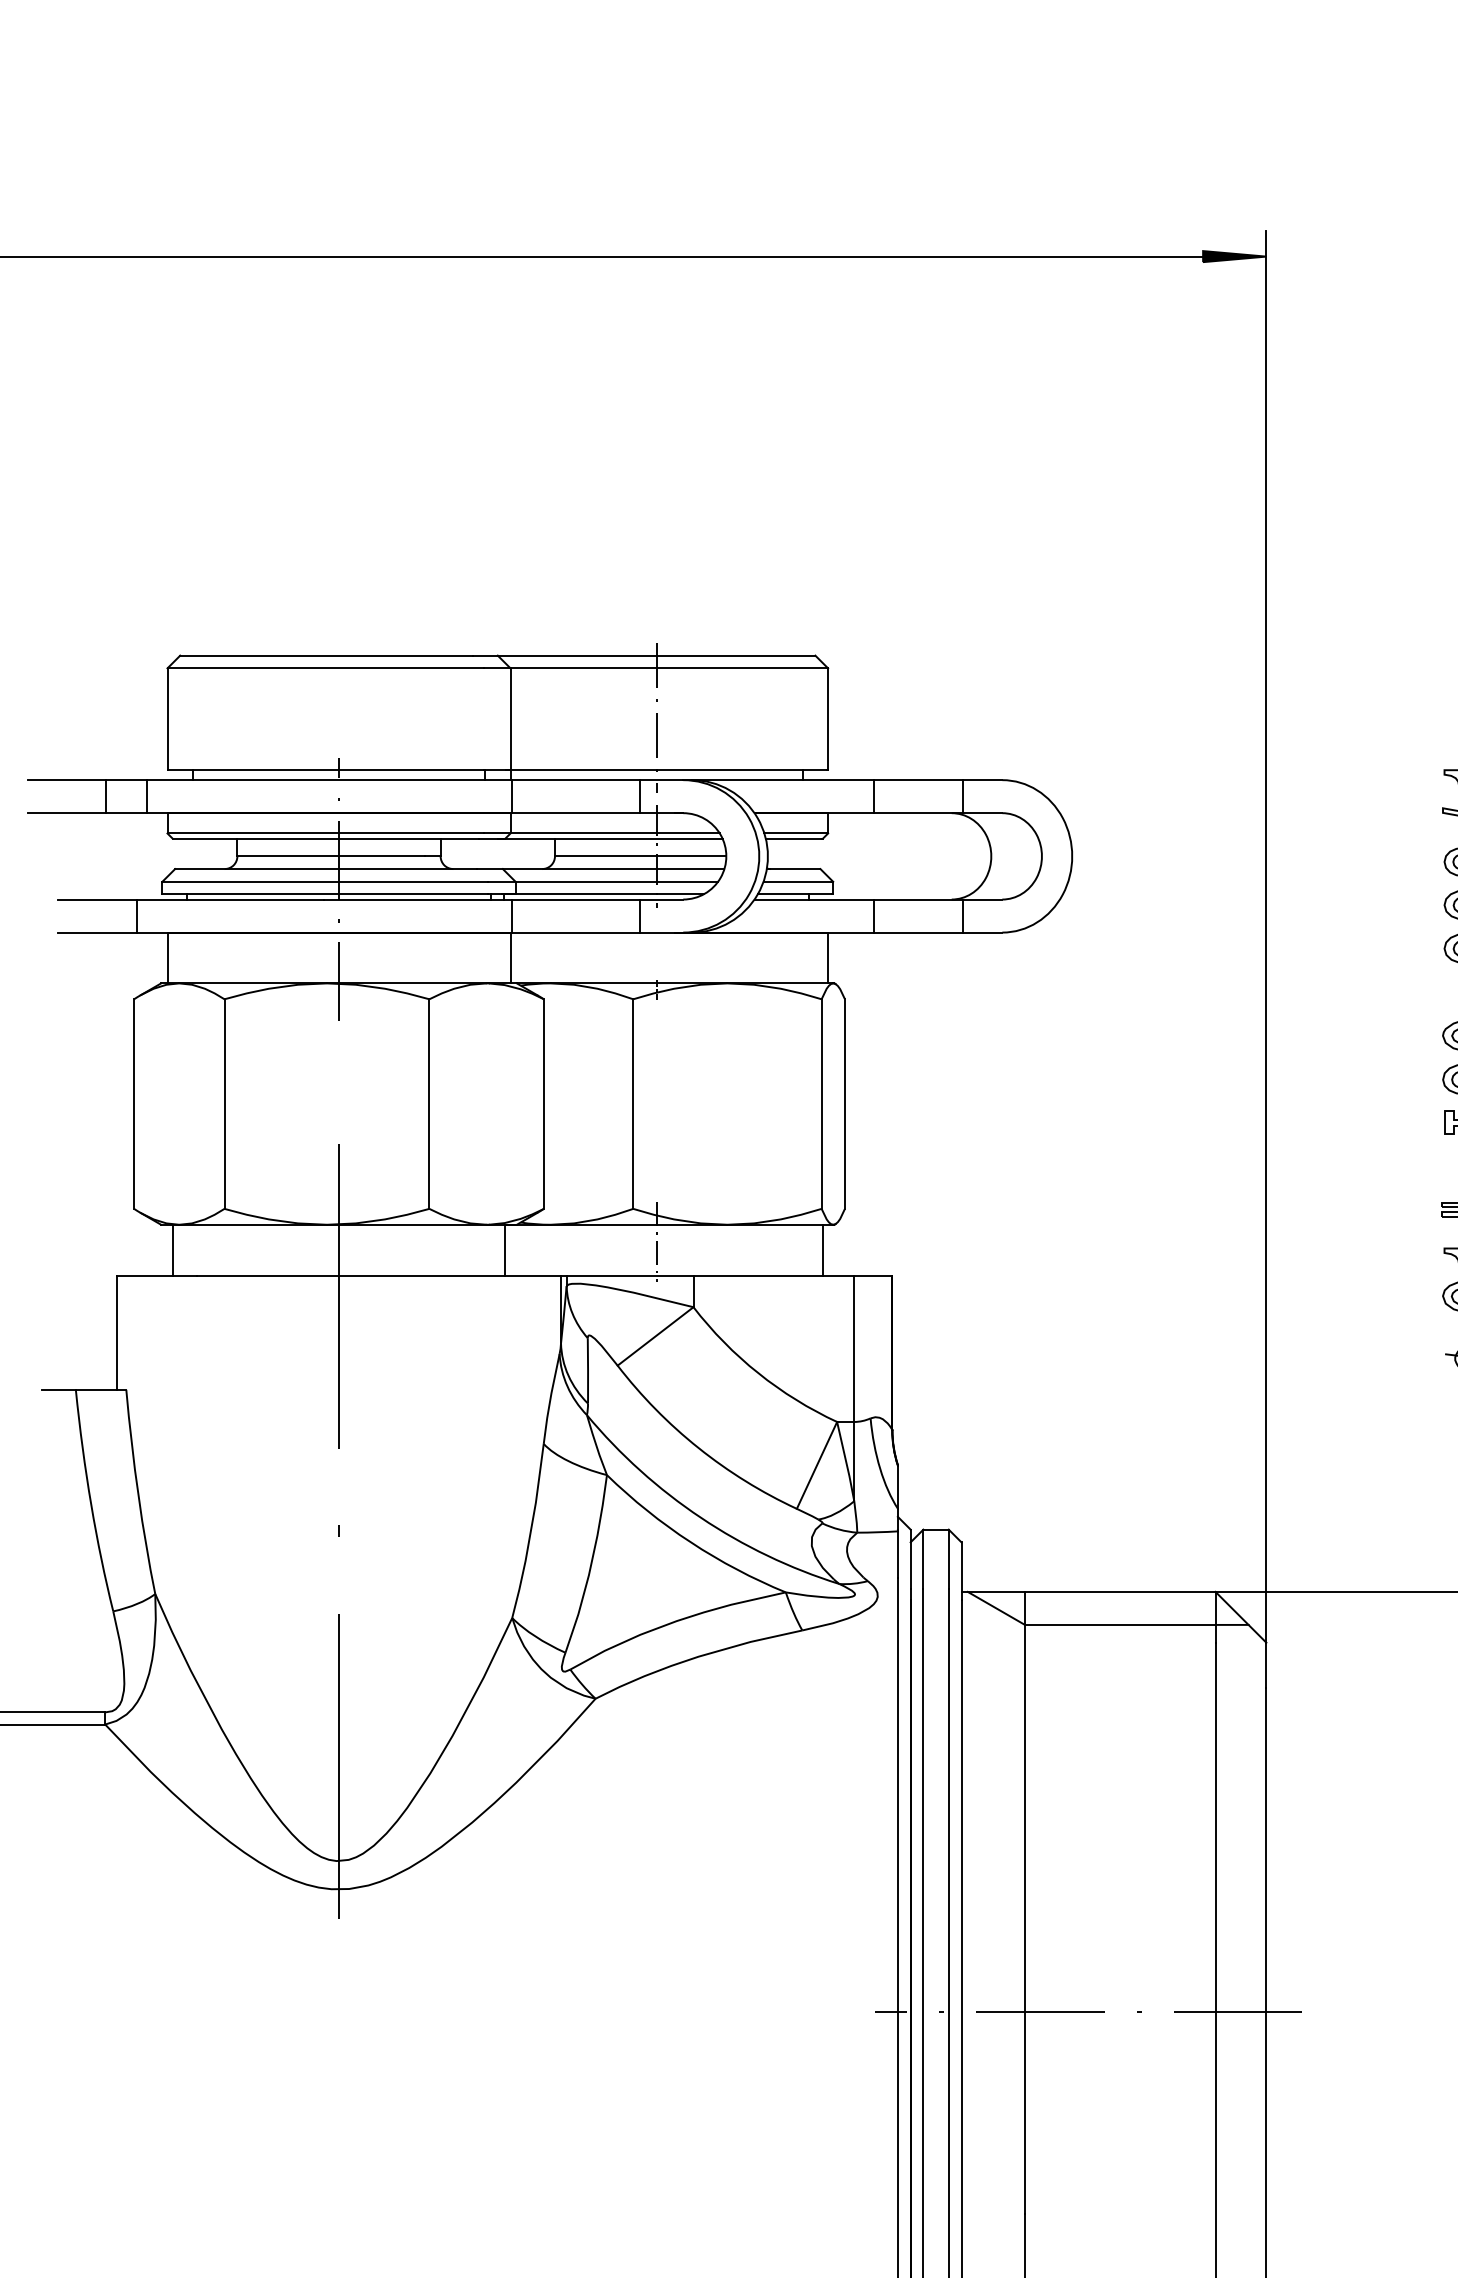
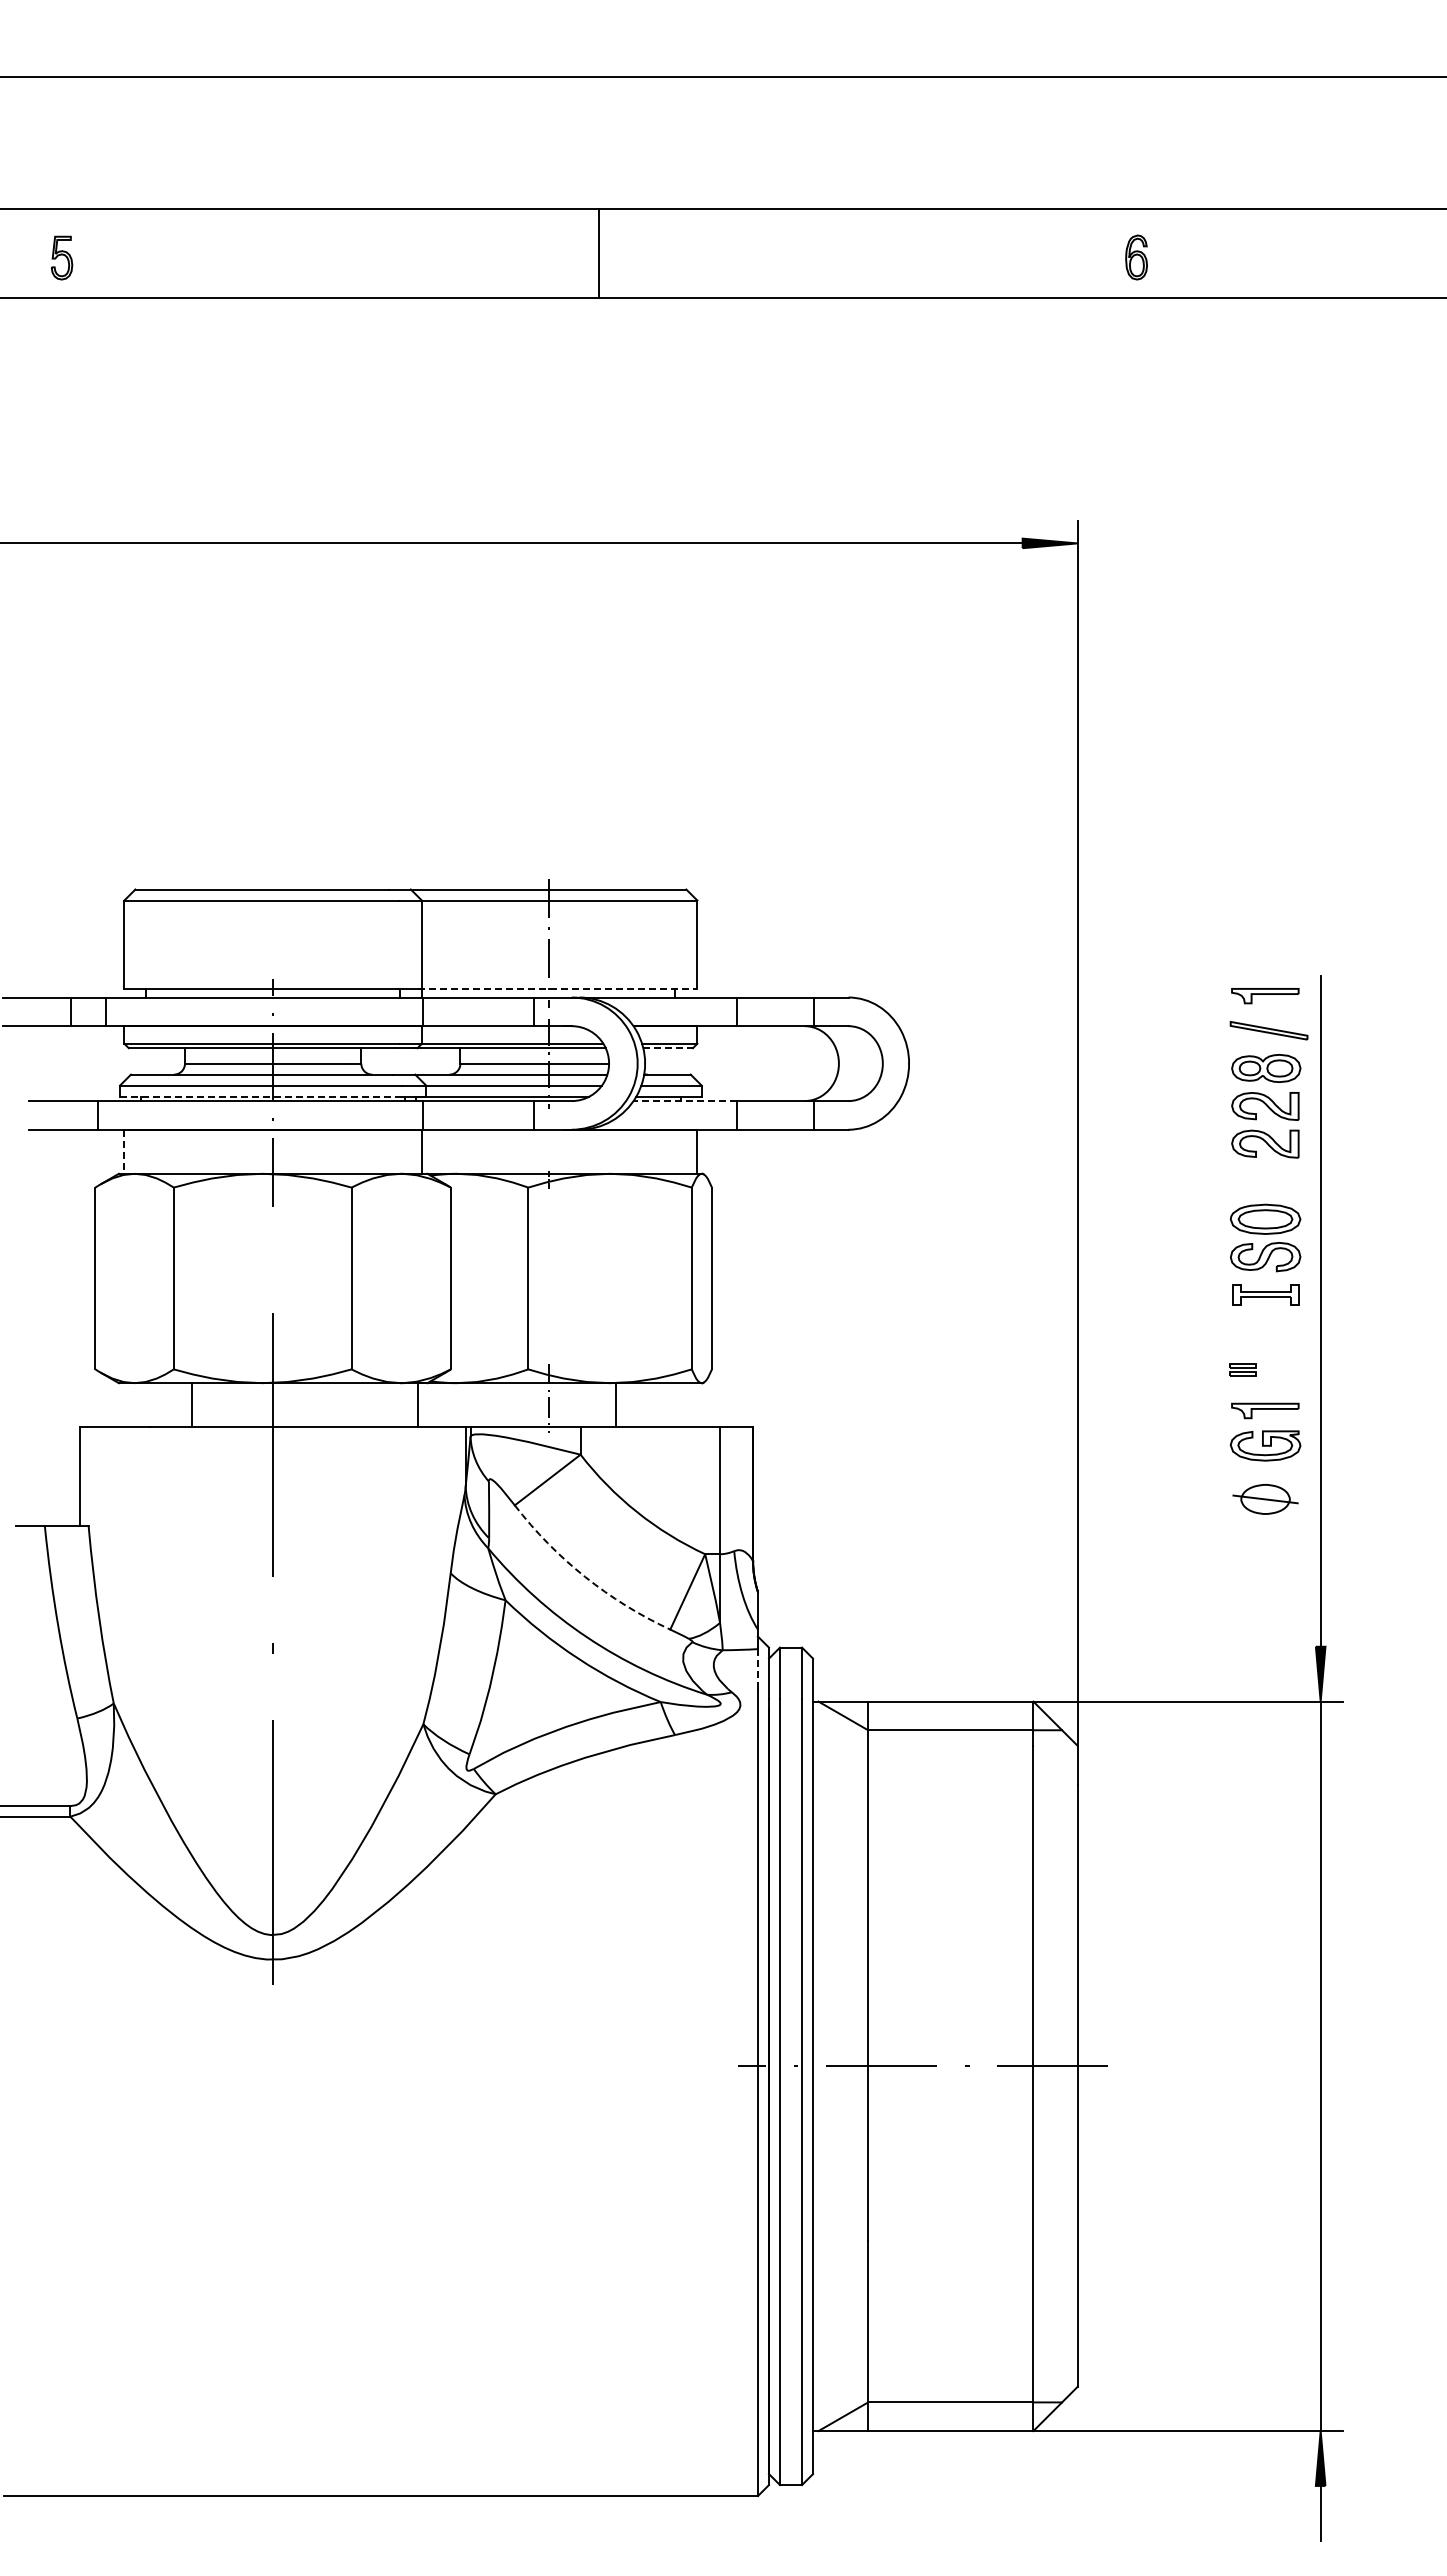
line: (666, 769) -> (557, 988), solid -> dashed
line: (793, 838) -> (667, 1048), solid -> dashed
line: (325, 894) -> (261, 1096), solid -> dashed
line: (814, 900) -> (685, 1101), solid -> dashed
line: (167, 958) -> (124, 1152), solid -> dashed
line: (172, 1250) -> (191, 1405), moved
line: (822, 1250) -> (615, 1405), moved
arc: (699, 1447) -> (585, 1576), solid -> dashed
line: (897, 1554) -> (757, 1669), solid -> dashed

